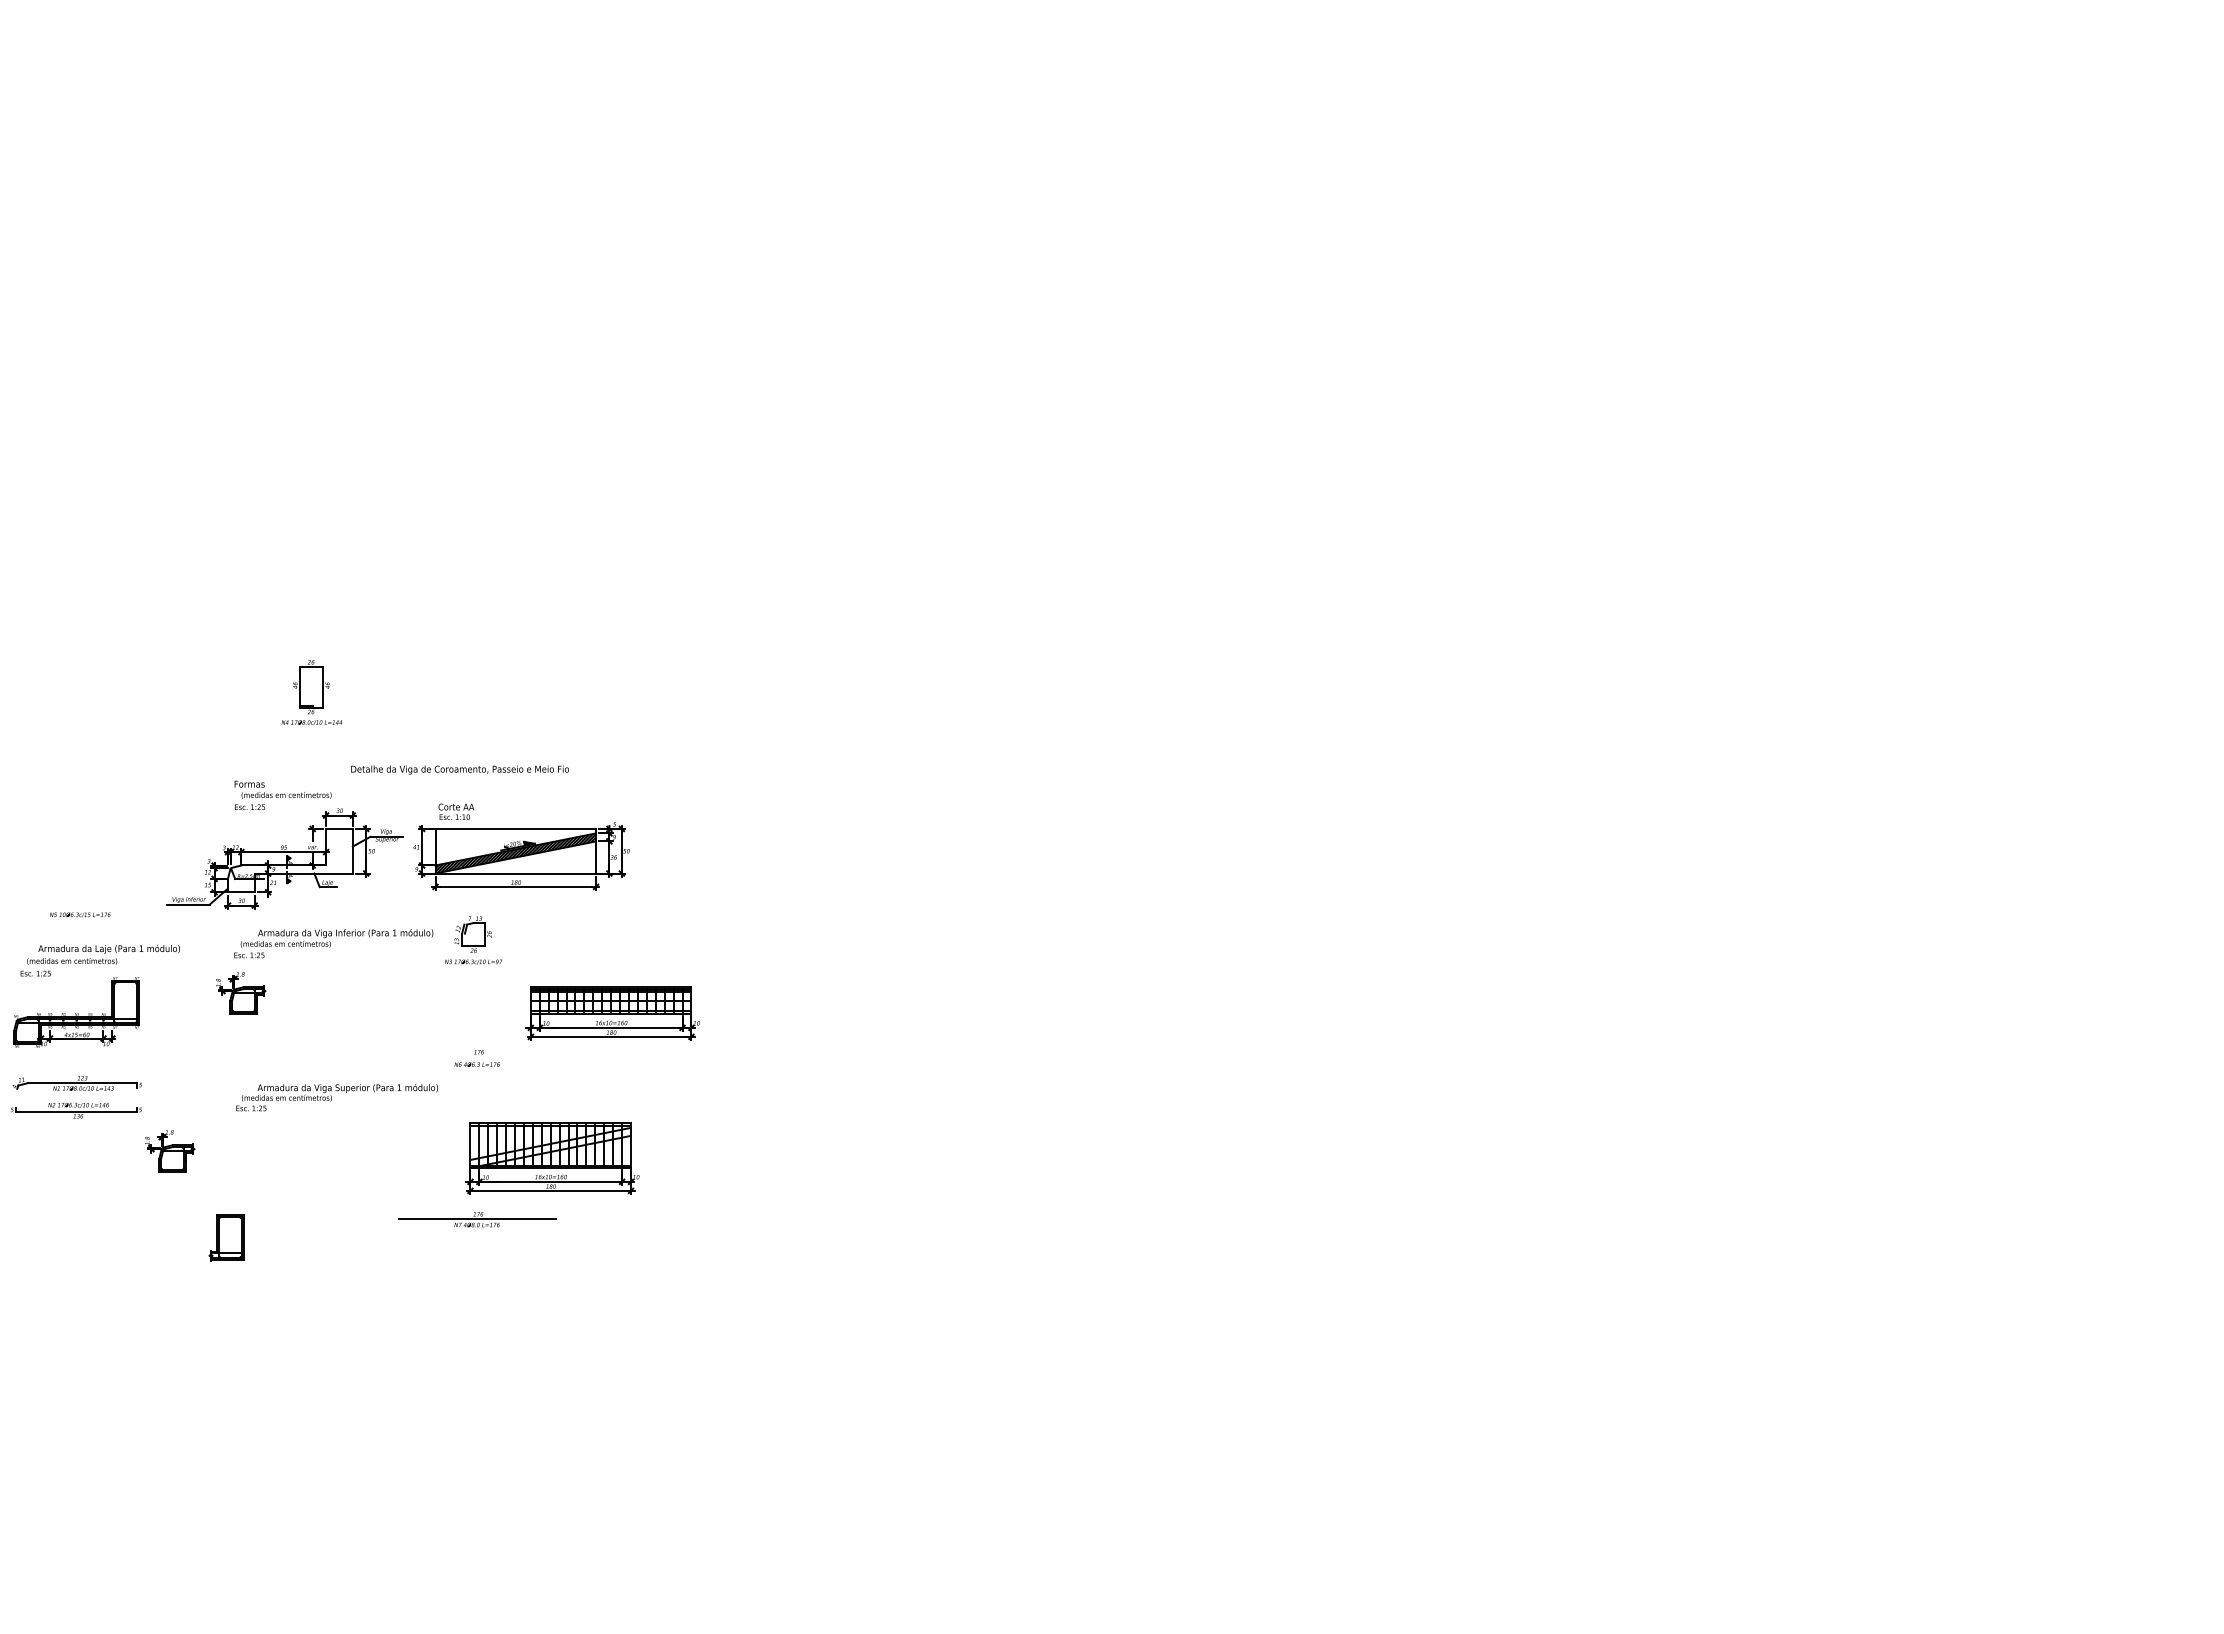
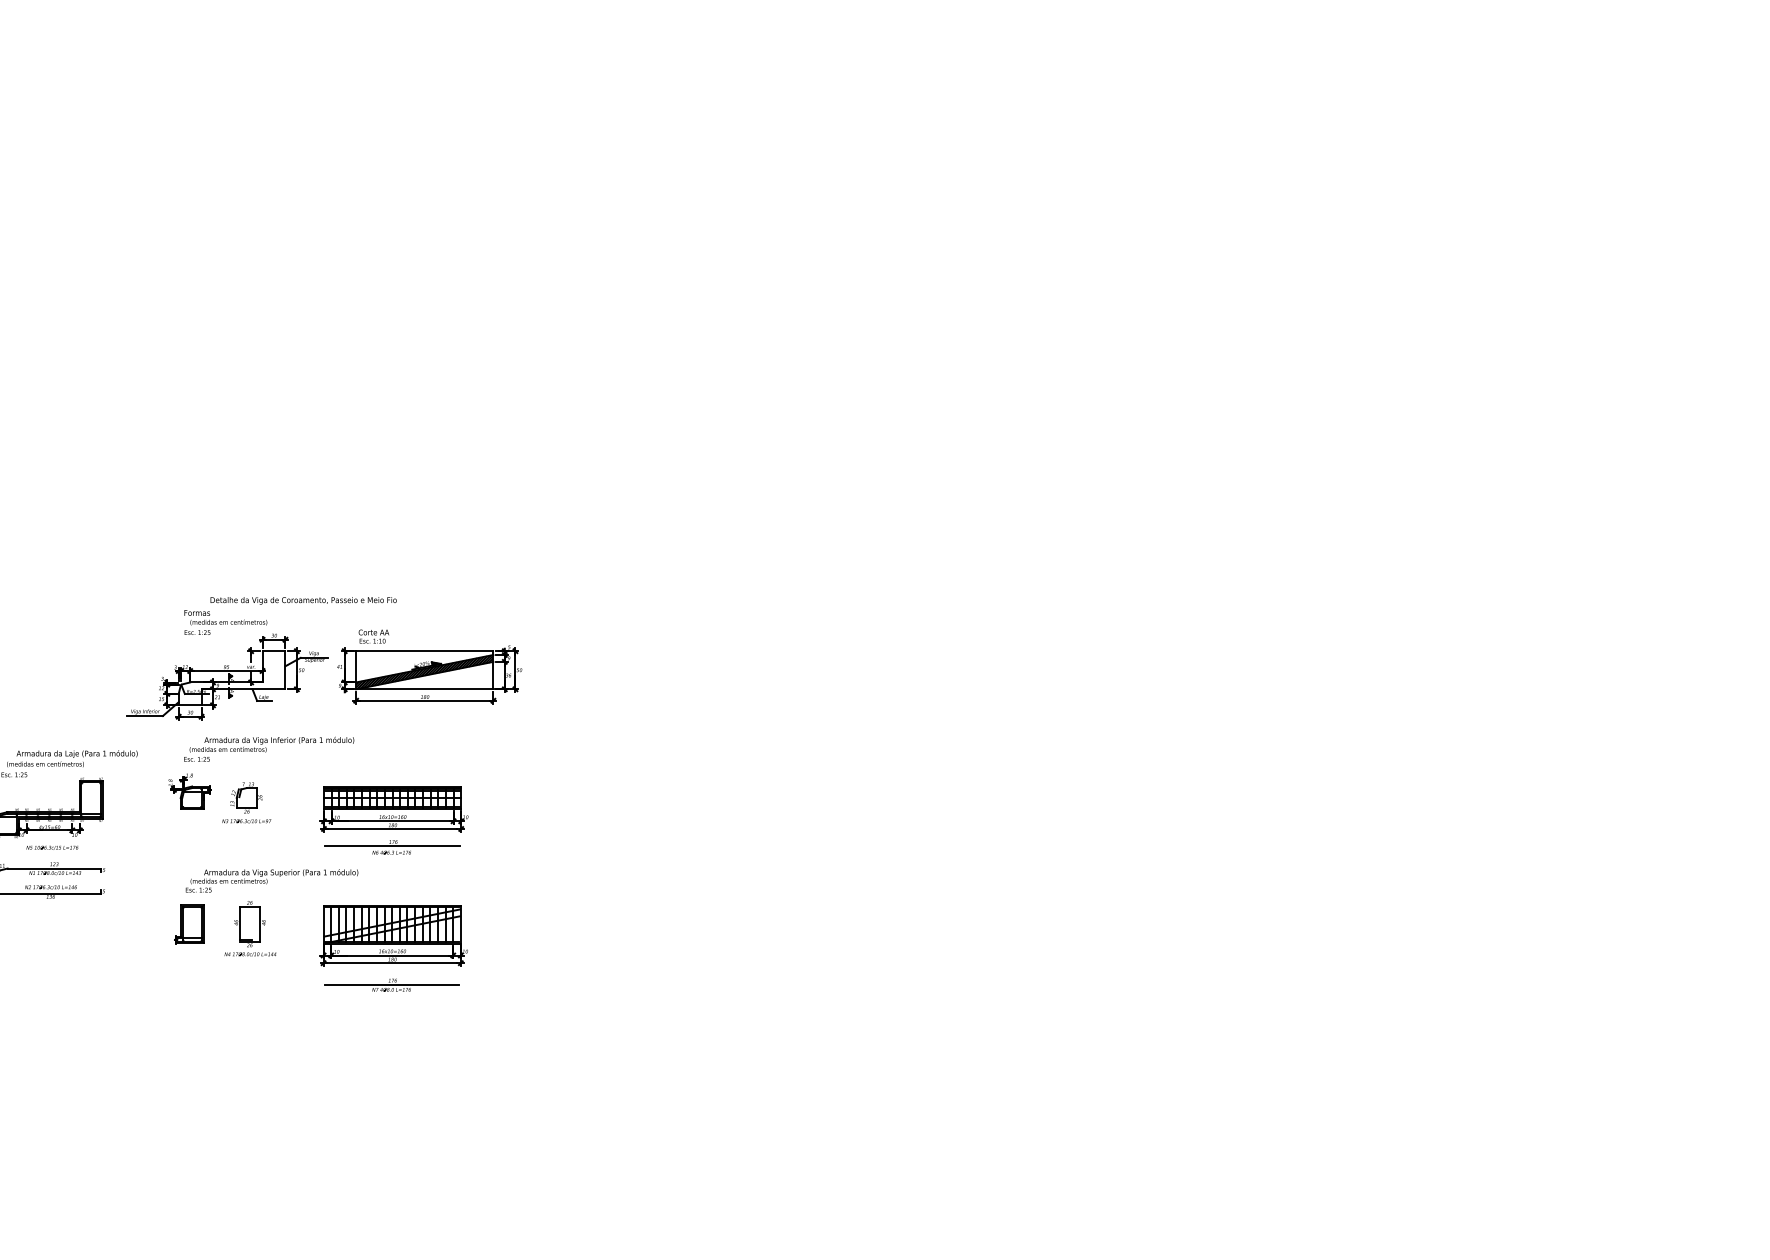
part: (311, 692) -> (250, 928), moved
text: (459, 769) -> (303, 600), moved
text: (80, 914) -> (52, 847), moved
part: (473, 940) -> (246, 802), moved
part: (612, 1013) -> (393, 808), moved
line: (477, 1057) -> (392, 846), added
part: (170, 1151) -> (129, 926), removed
part: (552, 1158) -> (393, 935), moved
part: (226, 1237) -> (189, 924), moved

